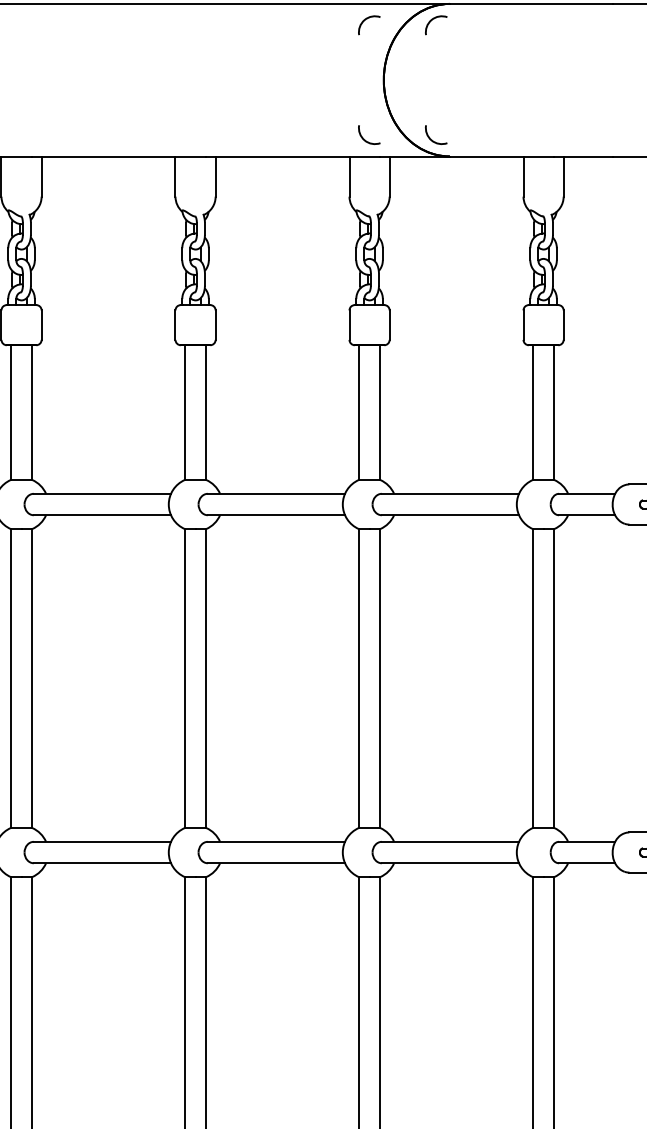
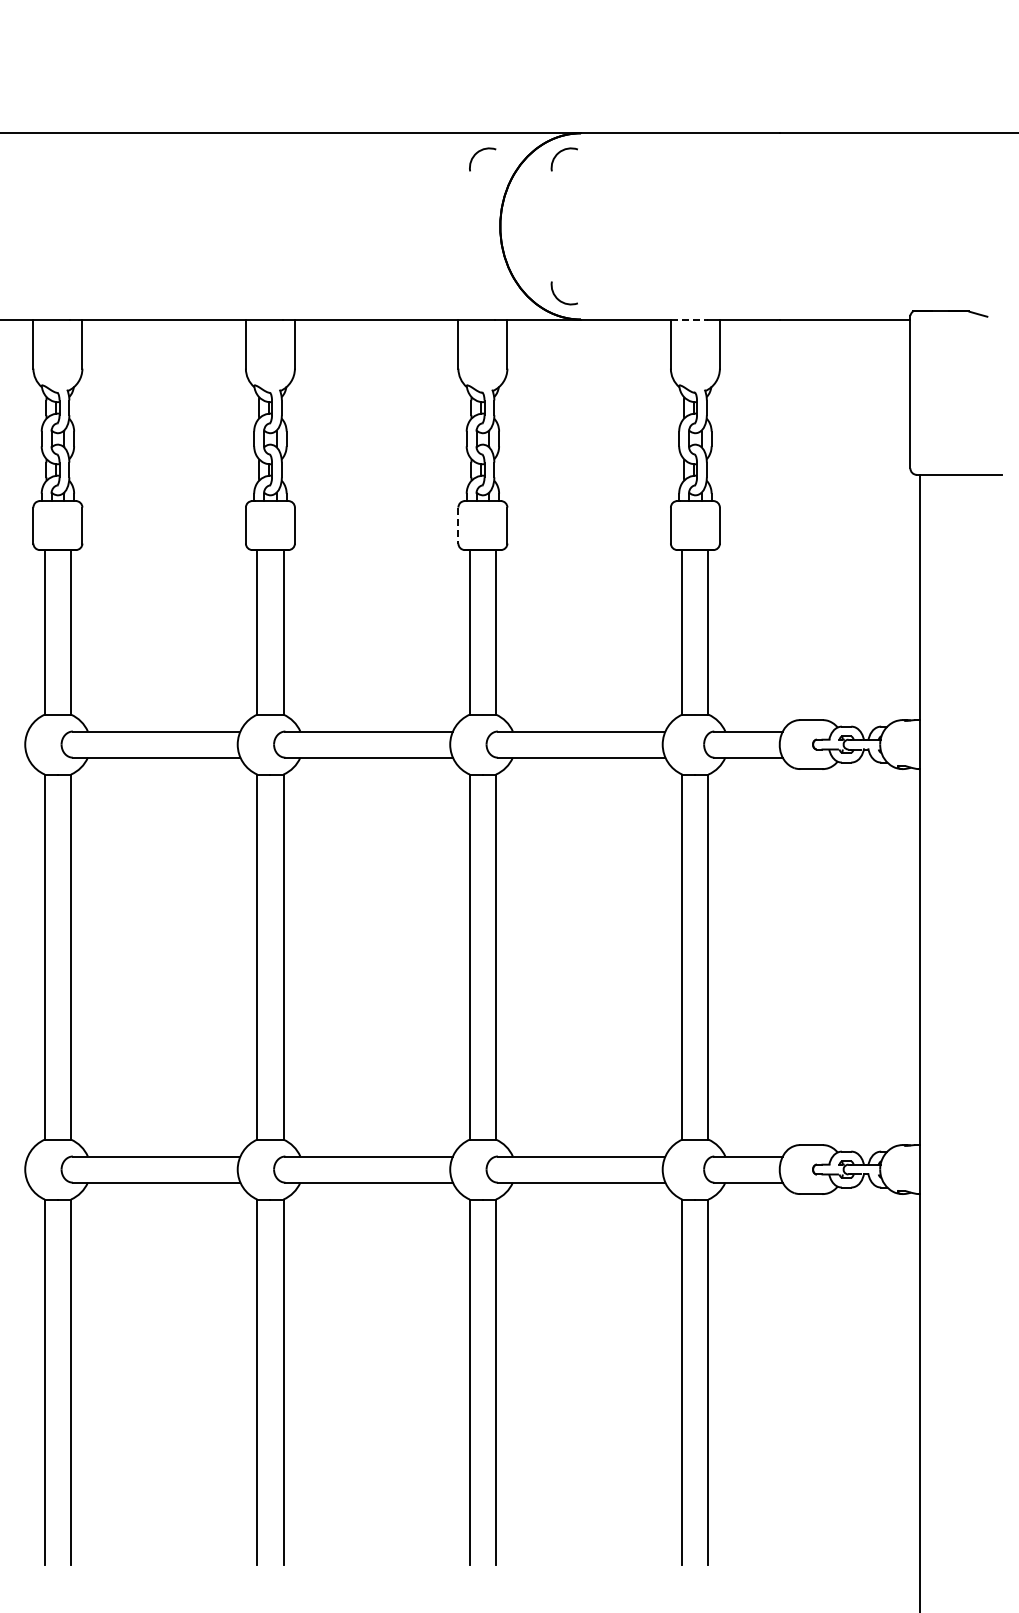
arc: (365, 140) -> (478, 299), removed
line: (538, 156) -> (689, 319), solid -> dashed
line: (349, 325) -> (458, 525), solid -> dashed

